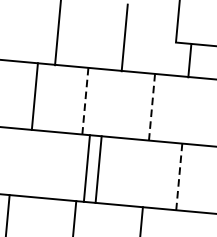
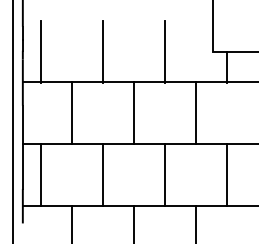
line: (35, 96) -> (72, 113), moved
line: (85, 101) -> (134, 113), dashed -> solid
line: (151, 107) -> (195, 113), dashed -> solid
line: (87, 169) -> (103, 175), moved
line: (99, 170) -> (165, 175), moved
line: (178, 177) -> (226, 175), dashed -> solid

